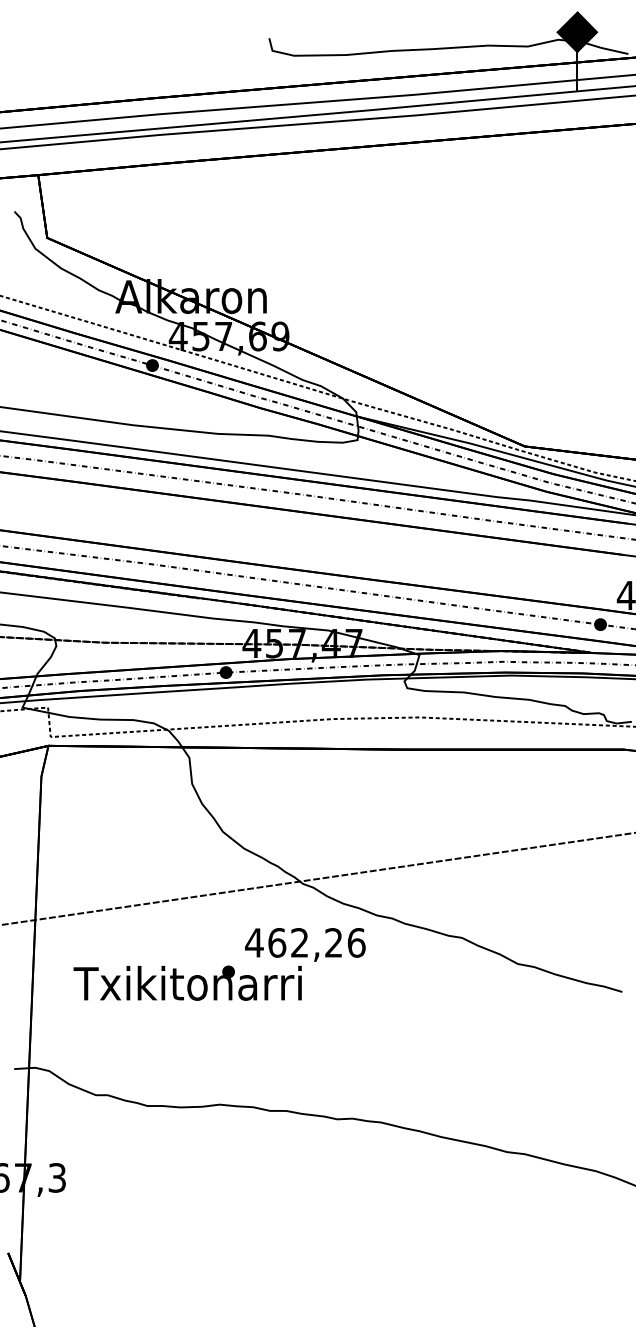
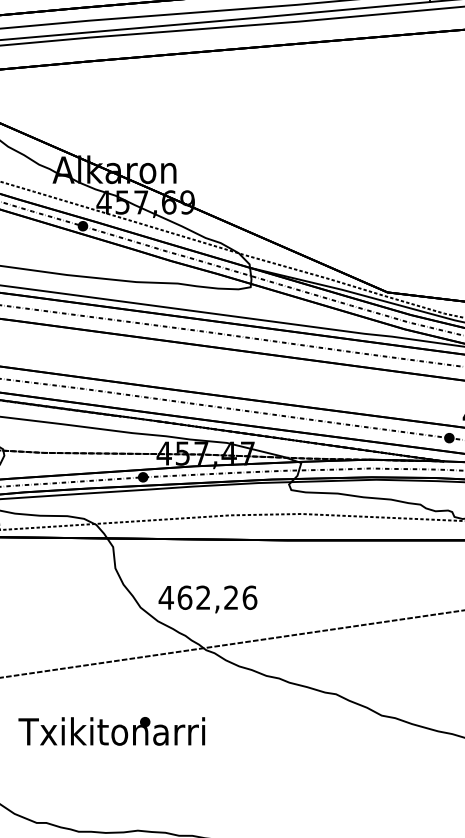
text: (305, 944) -> (208, 599), moved

